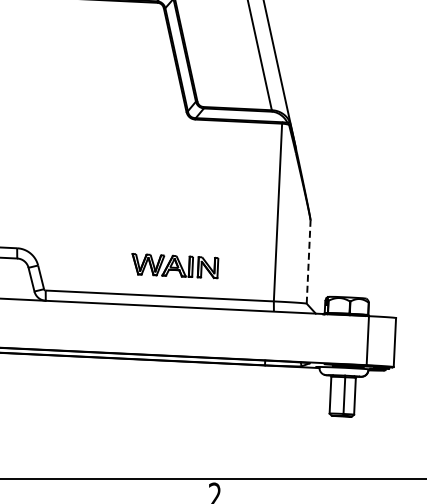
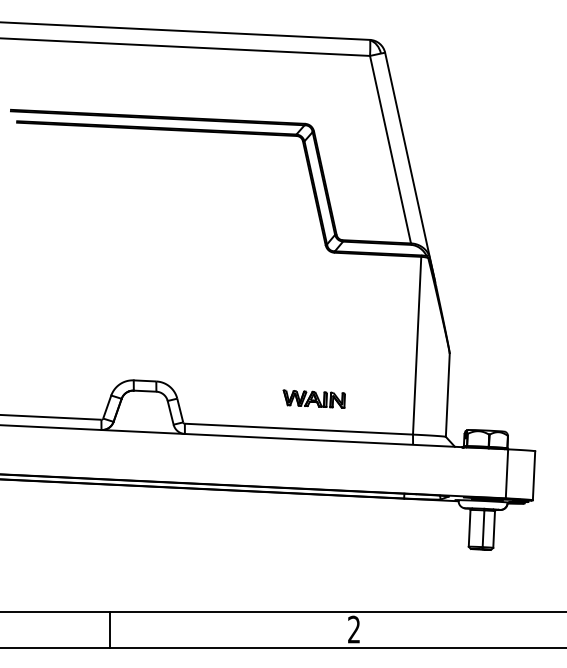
line: (308, 262) -> (447, 395), dashed -> solid
part: (174, 265) -> (313, 398), size x0.71

